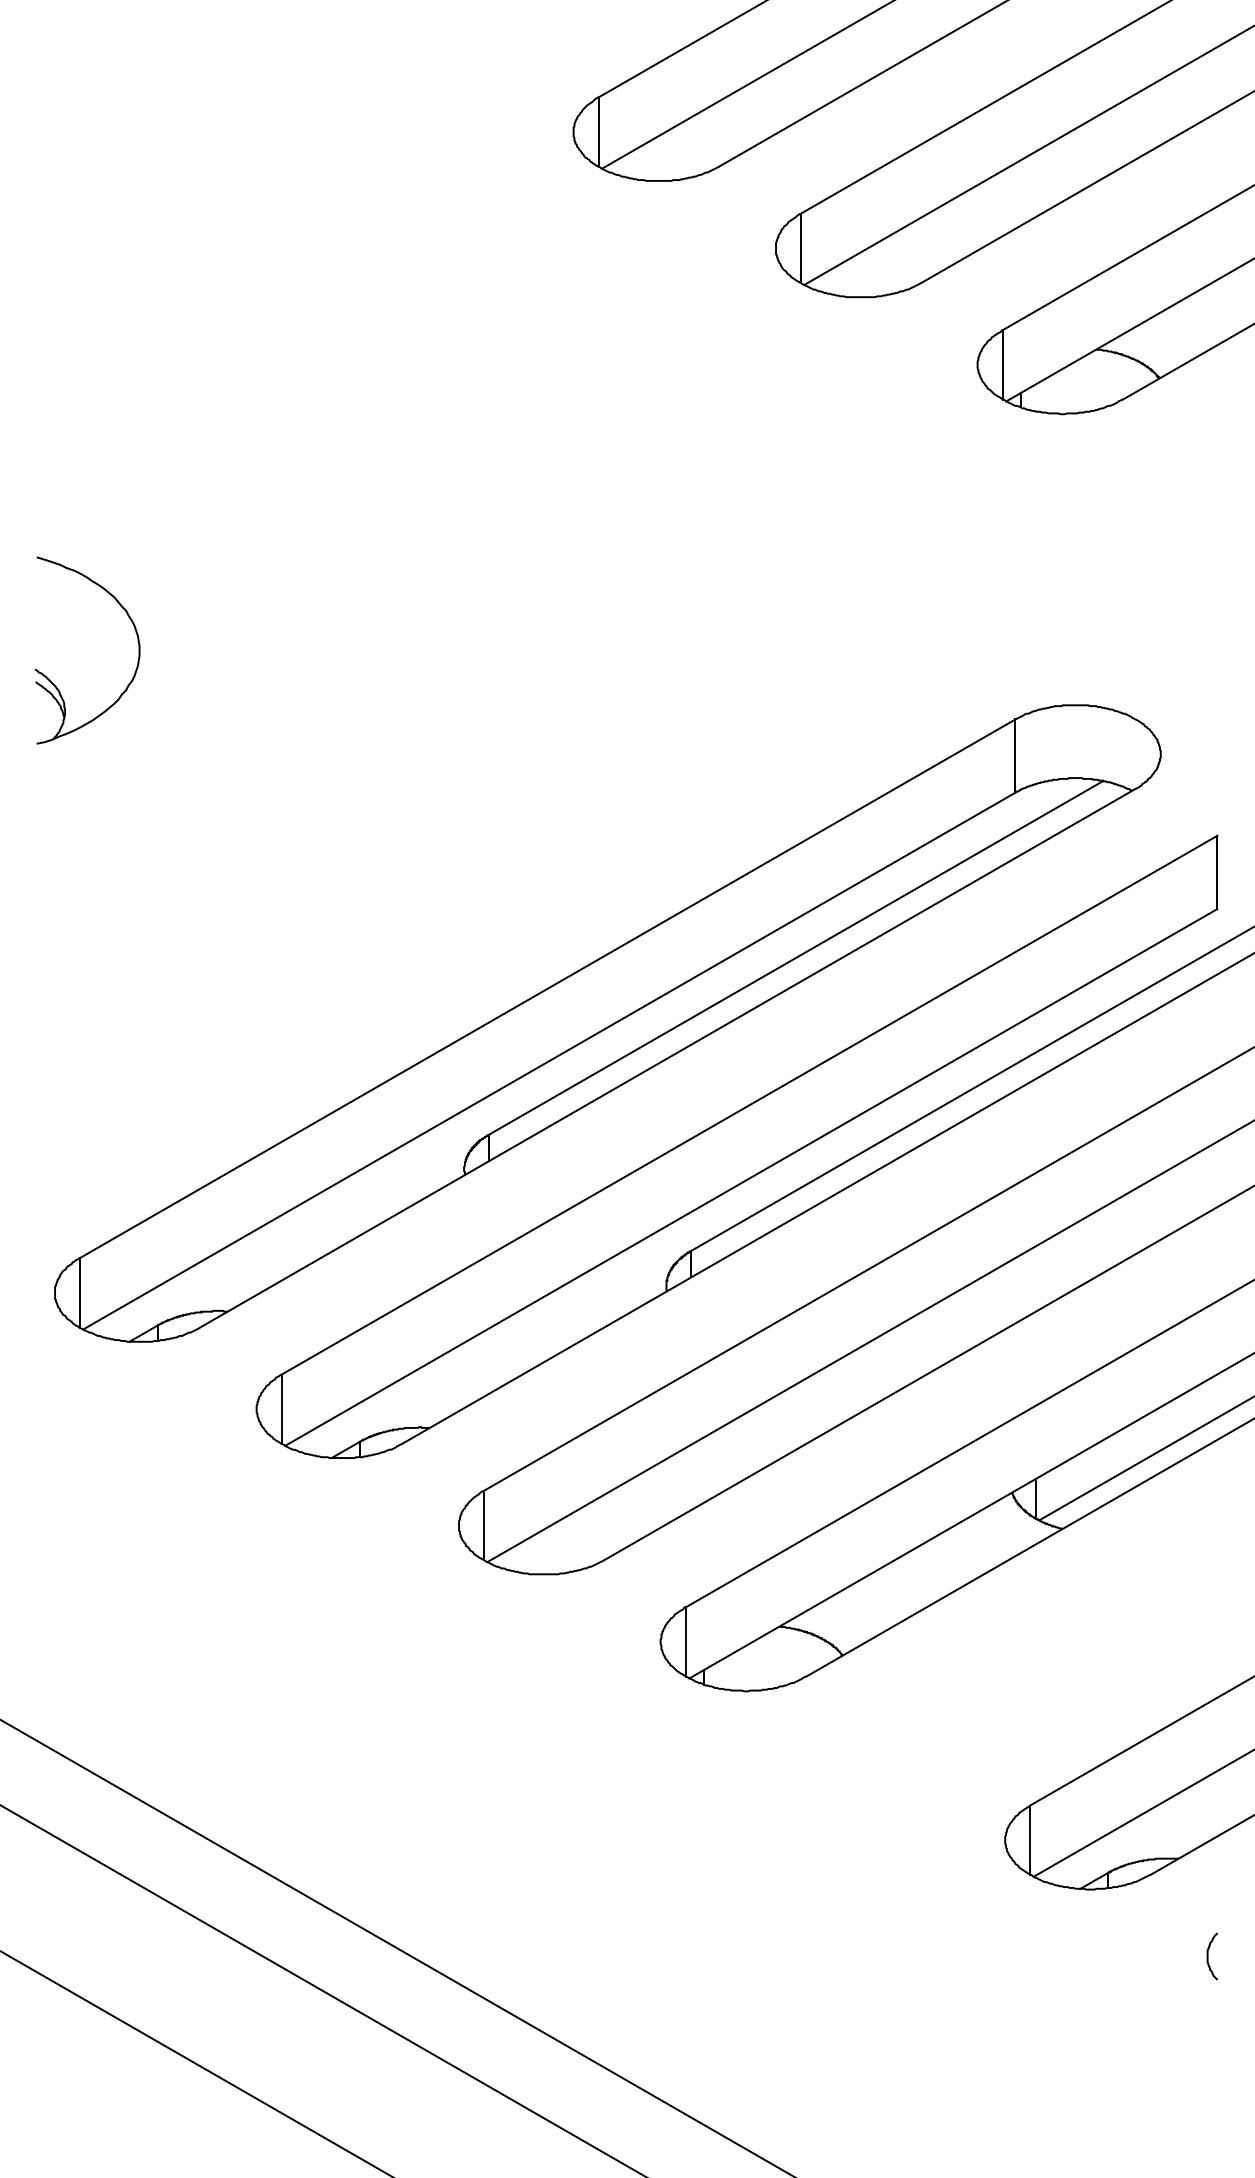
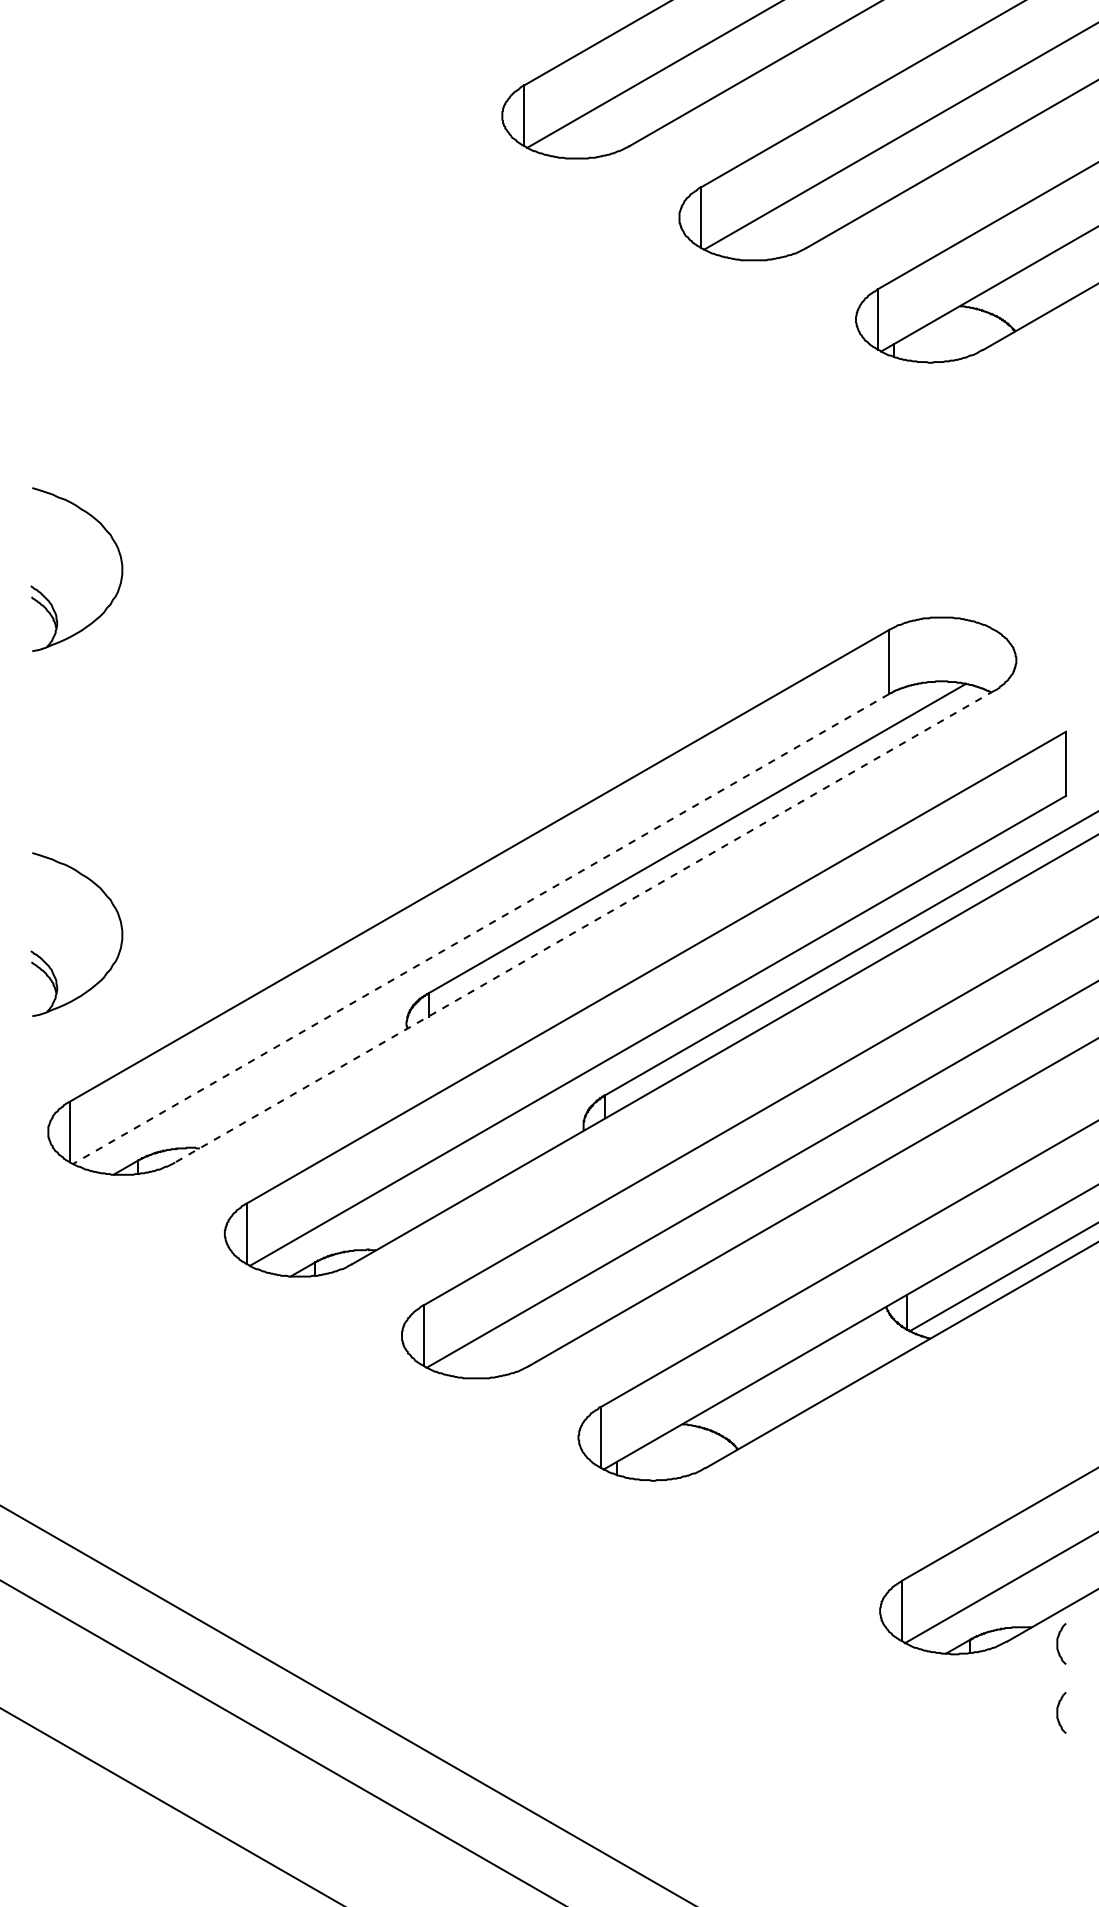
line: (667, 1058) -> (584, 926), solid -> dashed
line: (549, 1061) -> (481, 929), solid -> dashed
part: (54, 1100) -> (47, 963), added
curve: (1208, 1877) -> (1058, 1643), added

